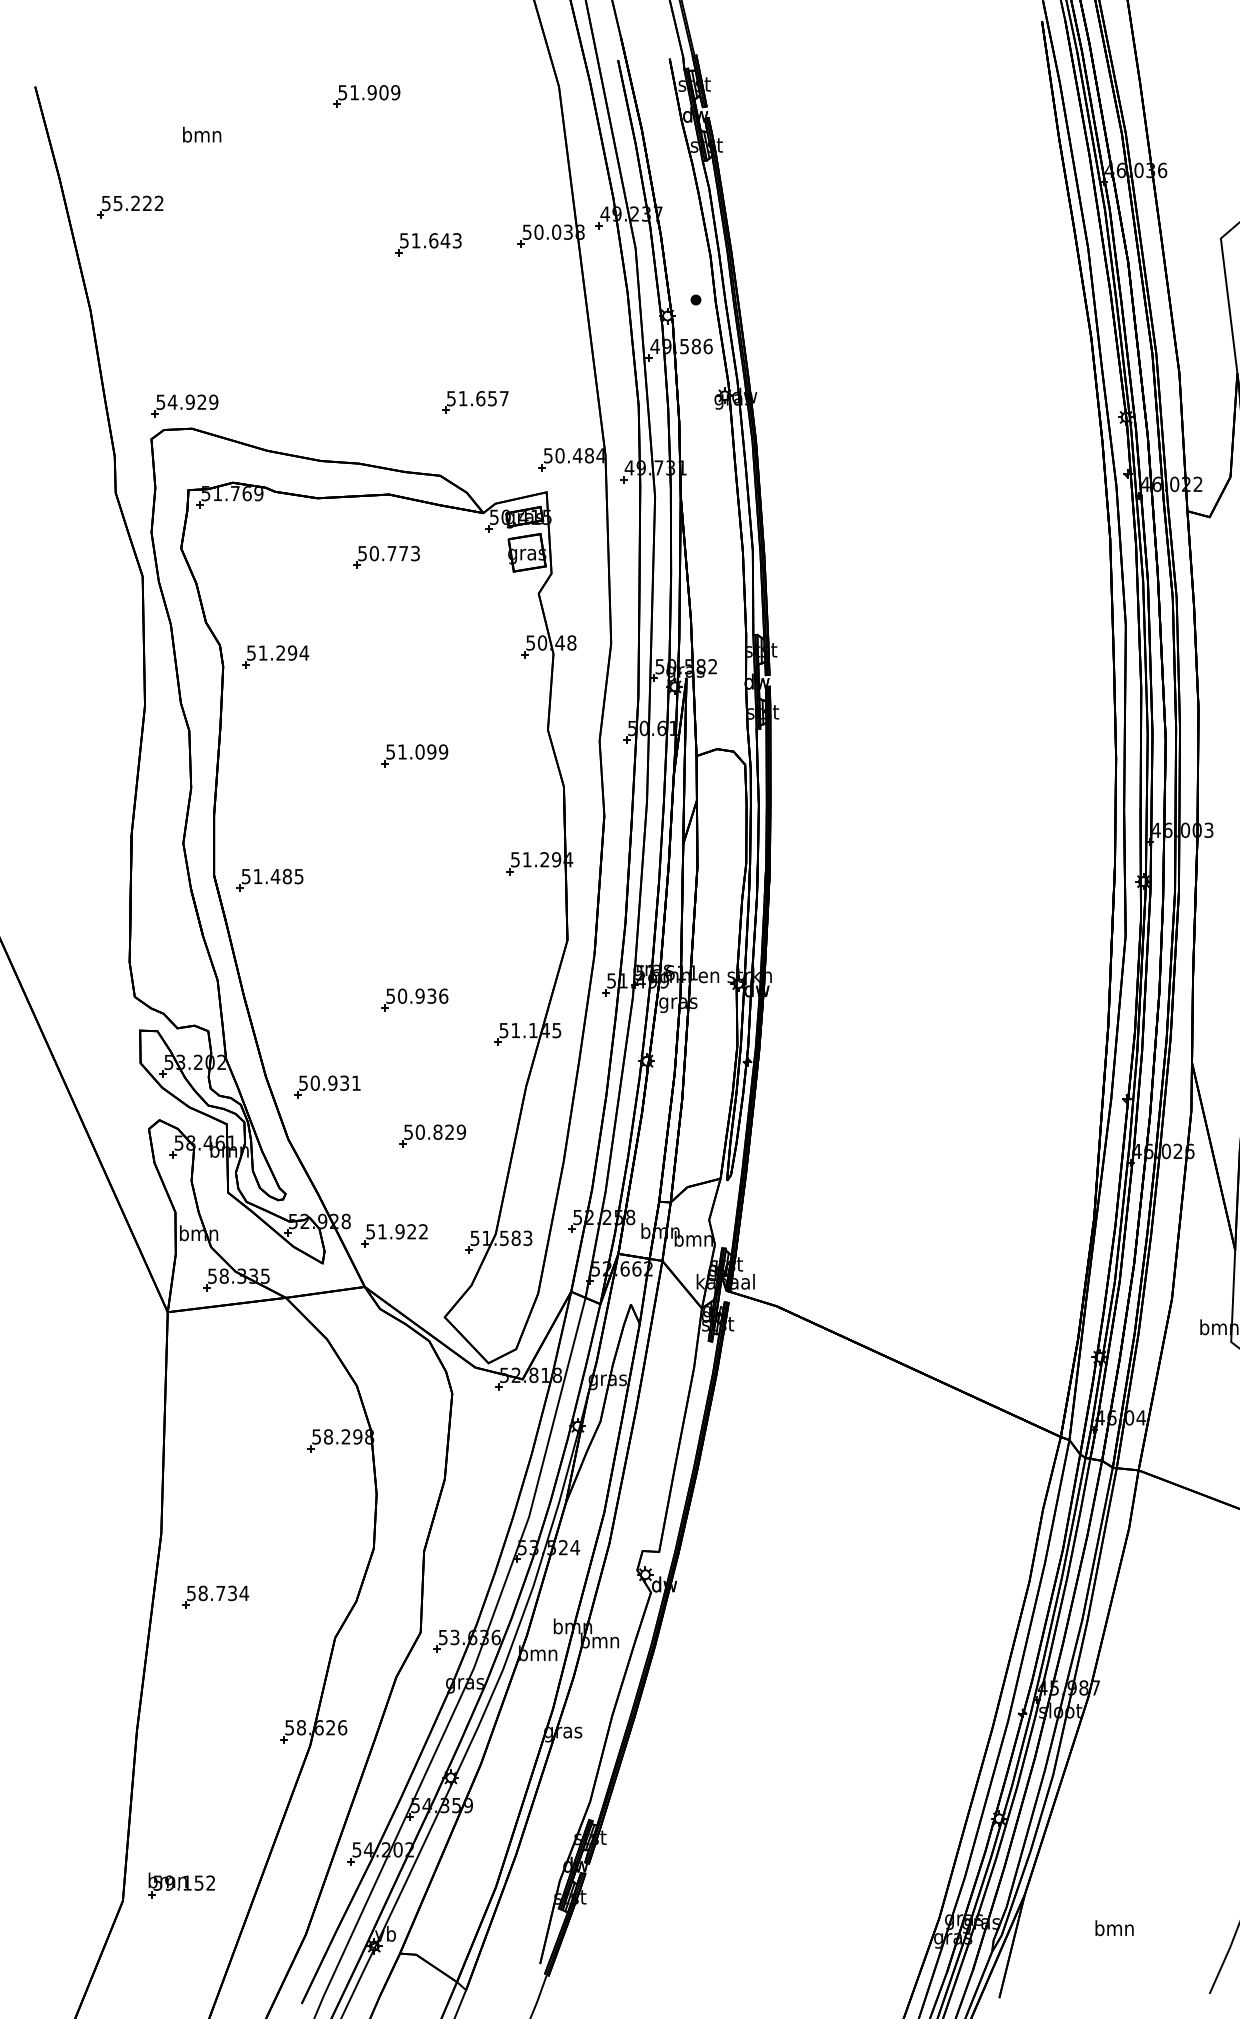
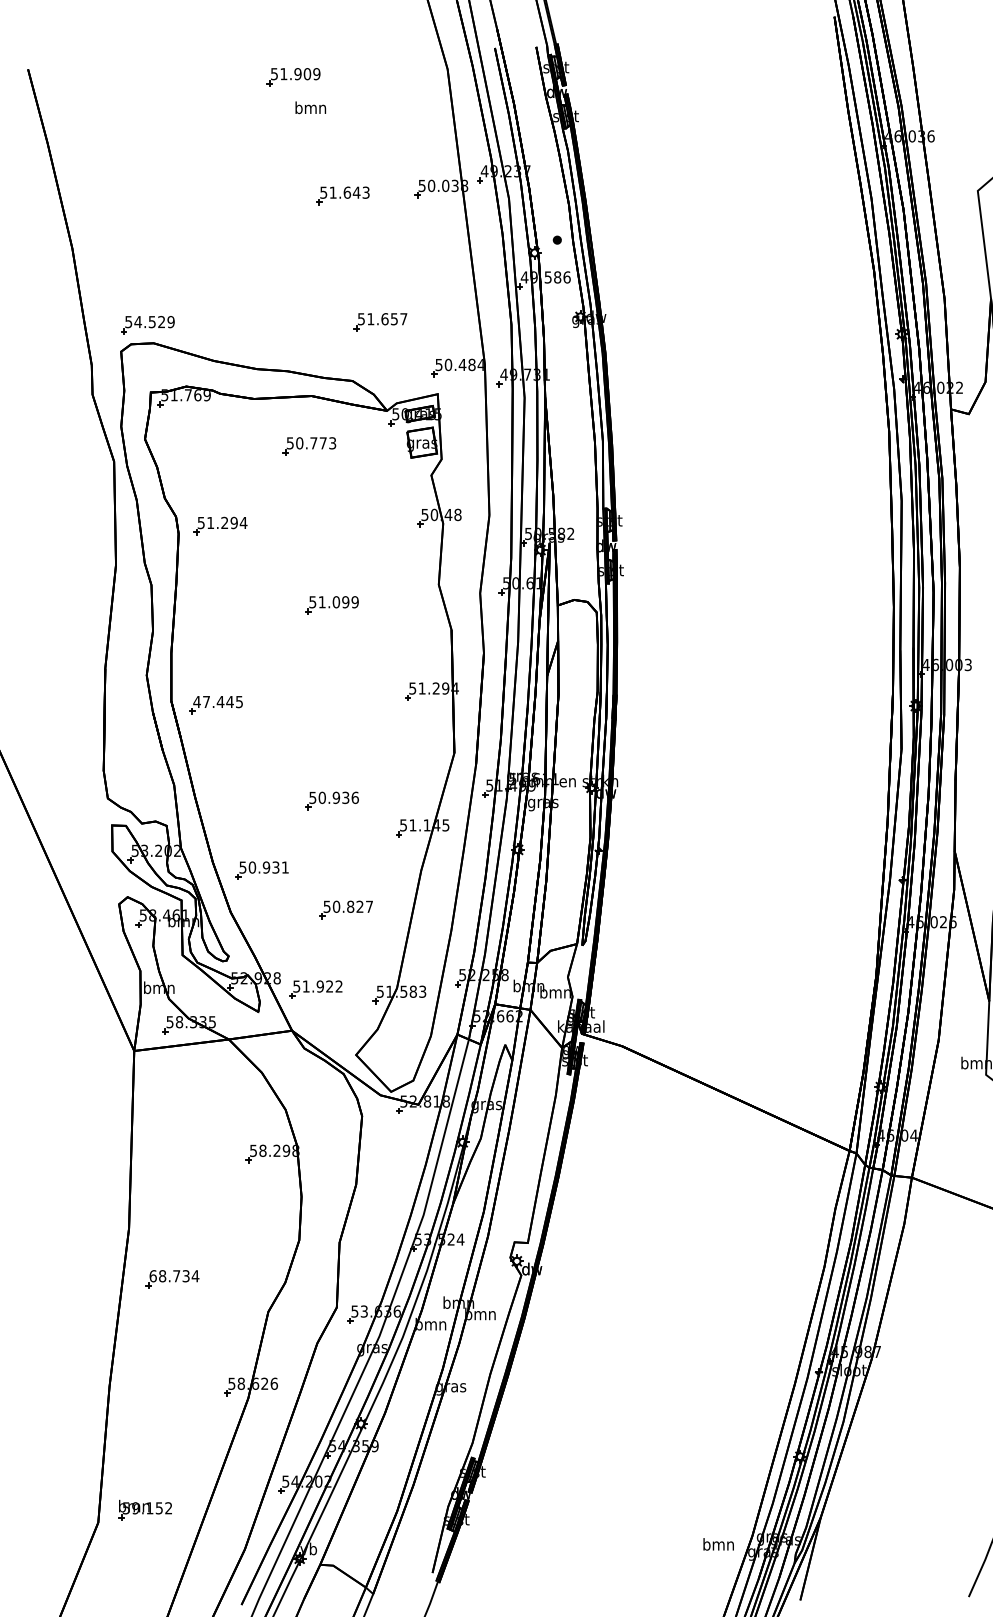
text: (201, 134) -> (310, 107), moved
part: (129, 206) -> (103, 165), removed
text: (189, 401) -> (151, 321), 54.929 -> 54.529
text: (266, 875) -> (213, 701), 51.485 -> 47.445
text: (461, 1131) -> (369, 906), 50.829 -> 50.827
text: (190, 1593) -> (152, 1276), 58.734 -> 68.734
text: (1114, 1928) -> (718, 1544), moved

